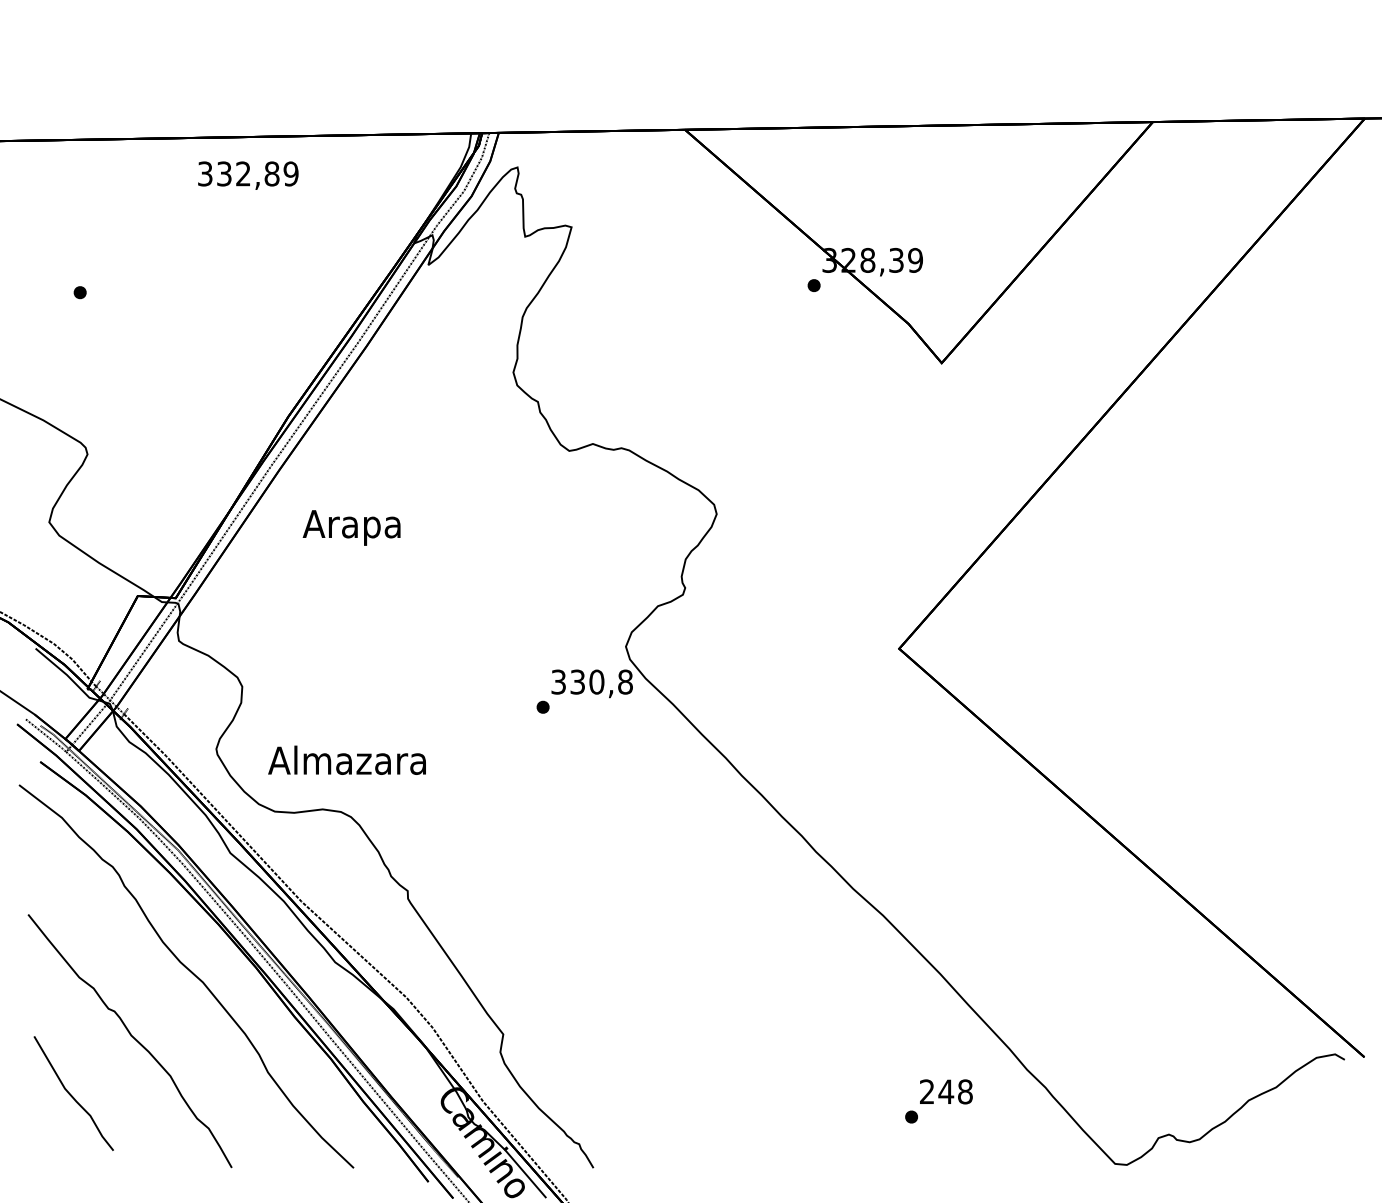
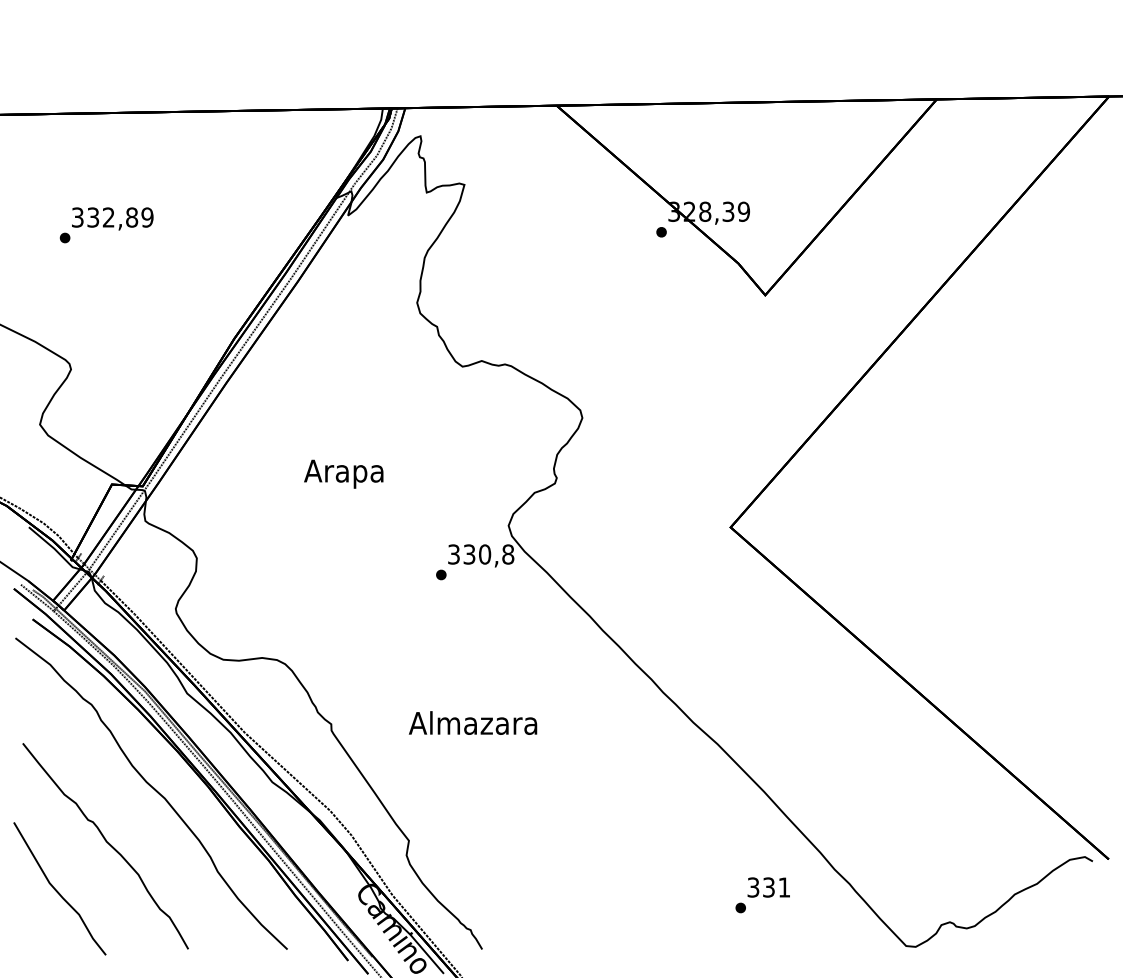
text: (248, 175) -> (112, 218), moved
text: (351, 527) -> (343, 473), moved
text: (347, 759) -> (473, 722), moved
text: (945, 1091) -> (768, 887), 248 -> 331
part: (73, 1093) -> (59, 888), size x1.43

